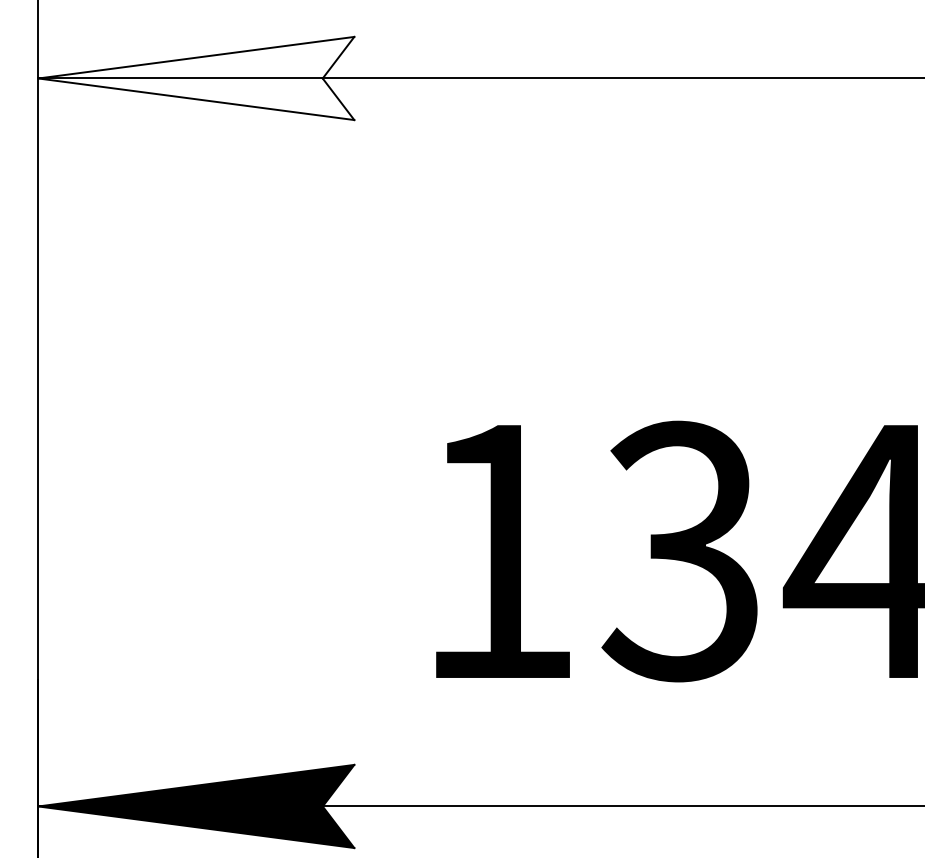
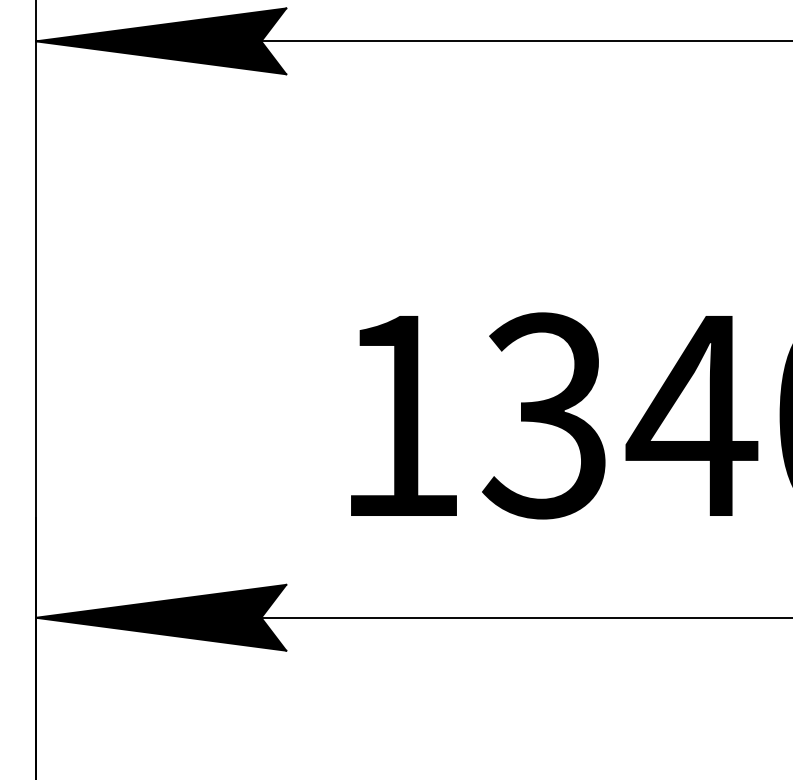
fill: (196, 78) -> (161, 41), added

